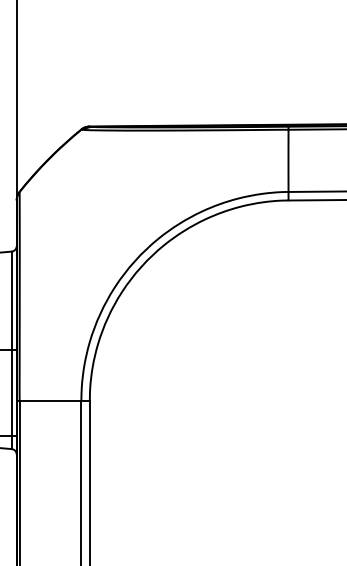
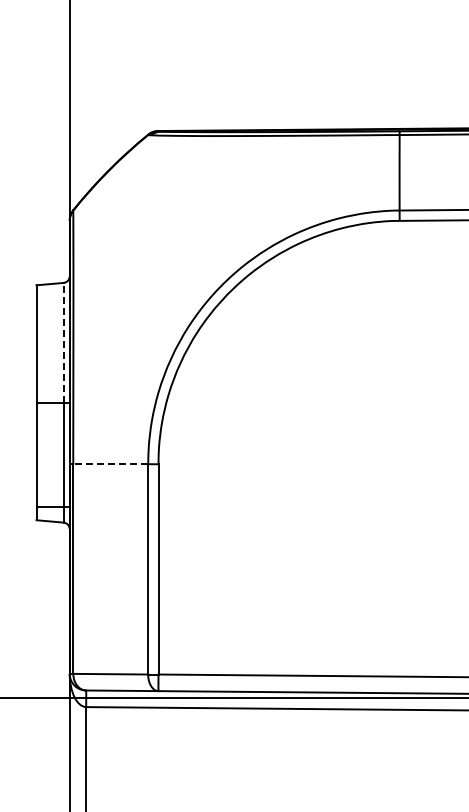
line: (11, 300) -> (63, 342), solid -> dashed
line: (50, 401) -> (110, 464), solid -> dashed

